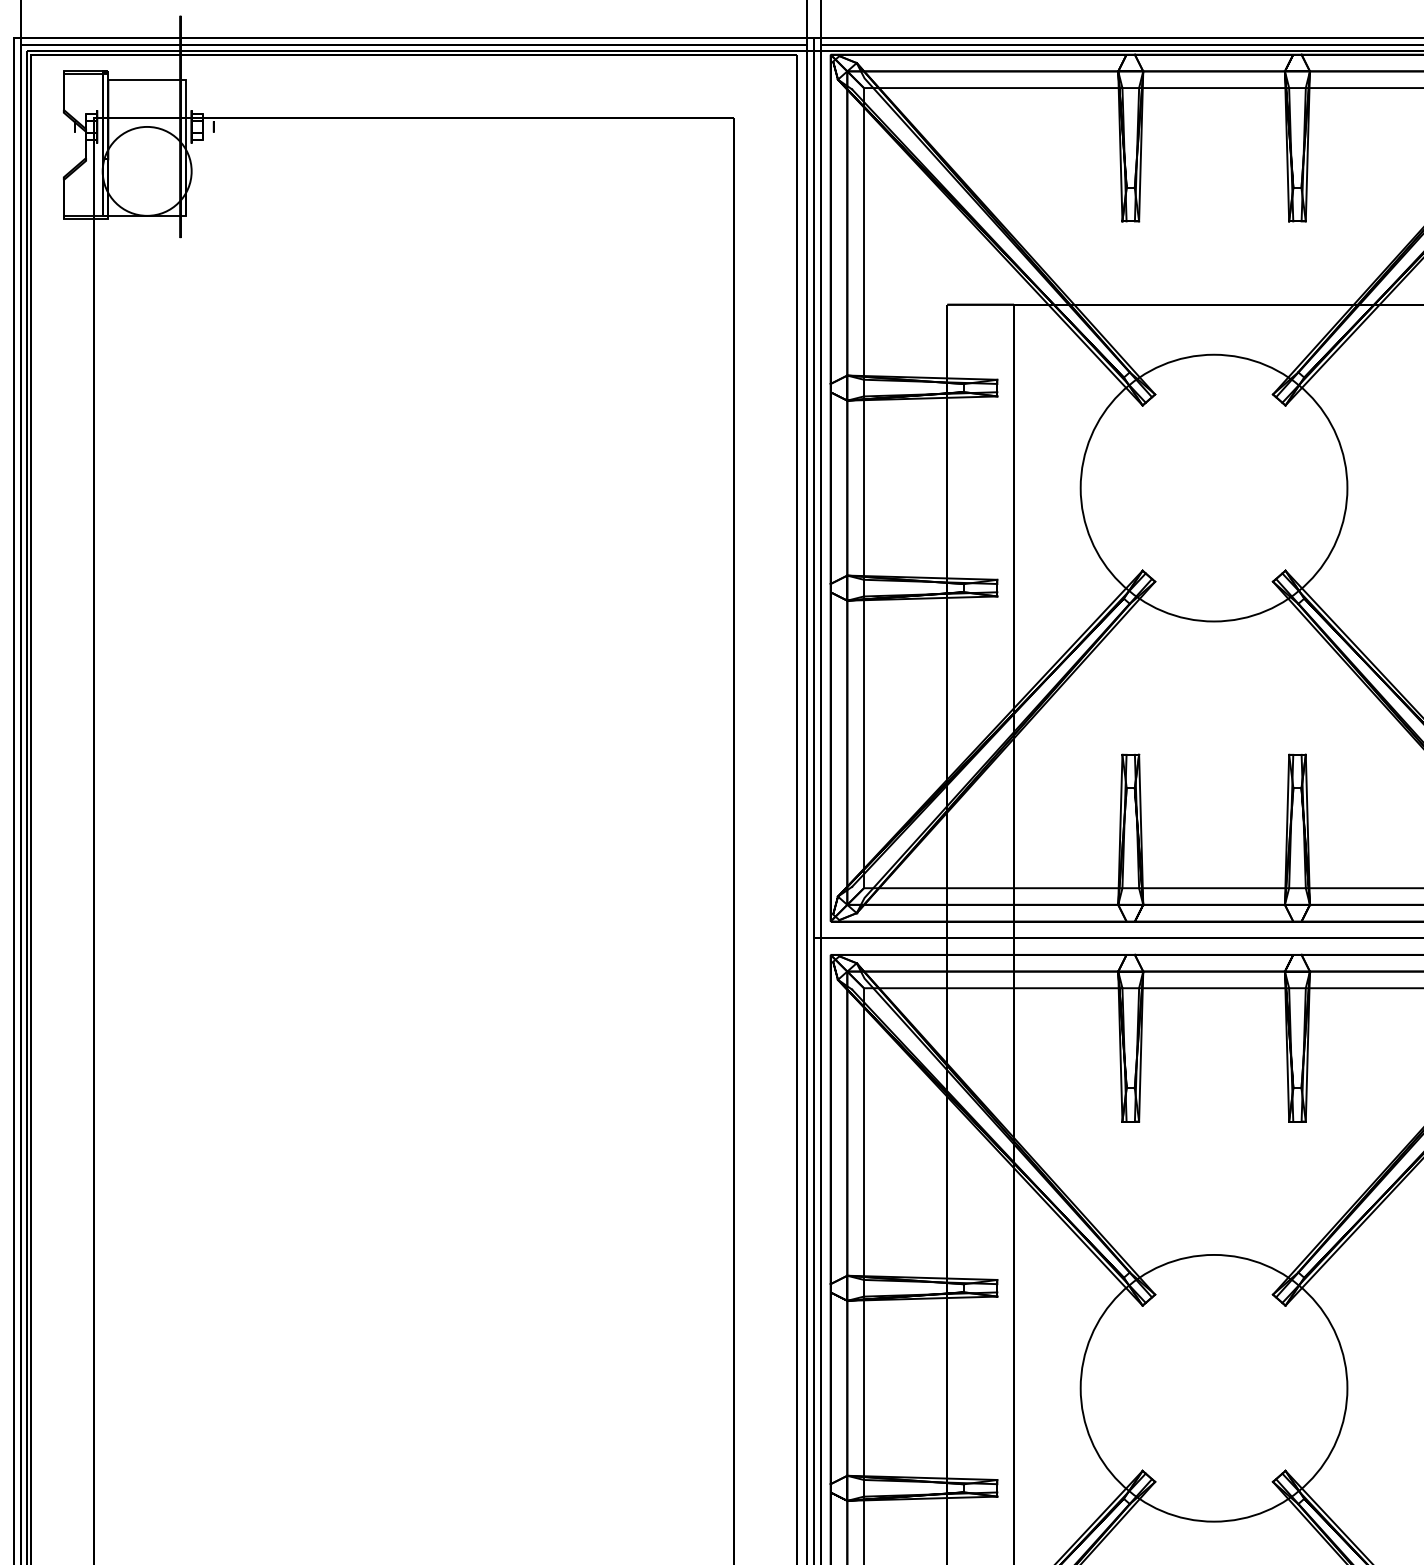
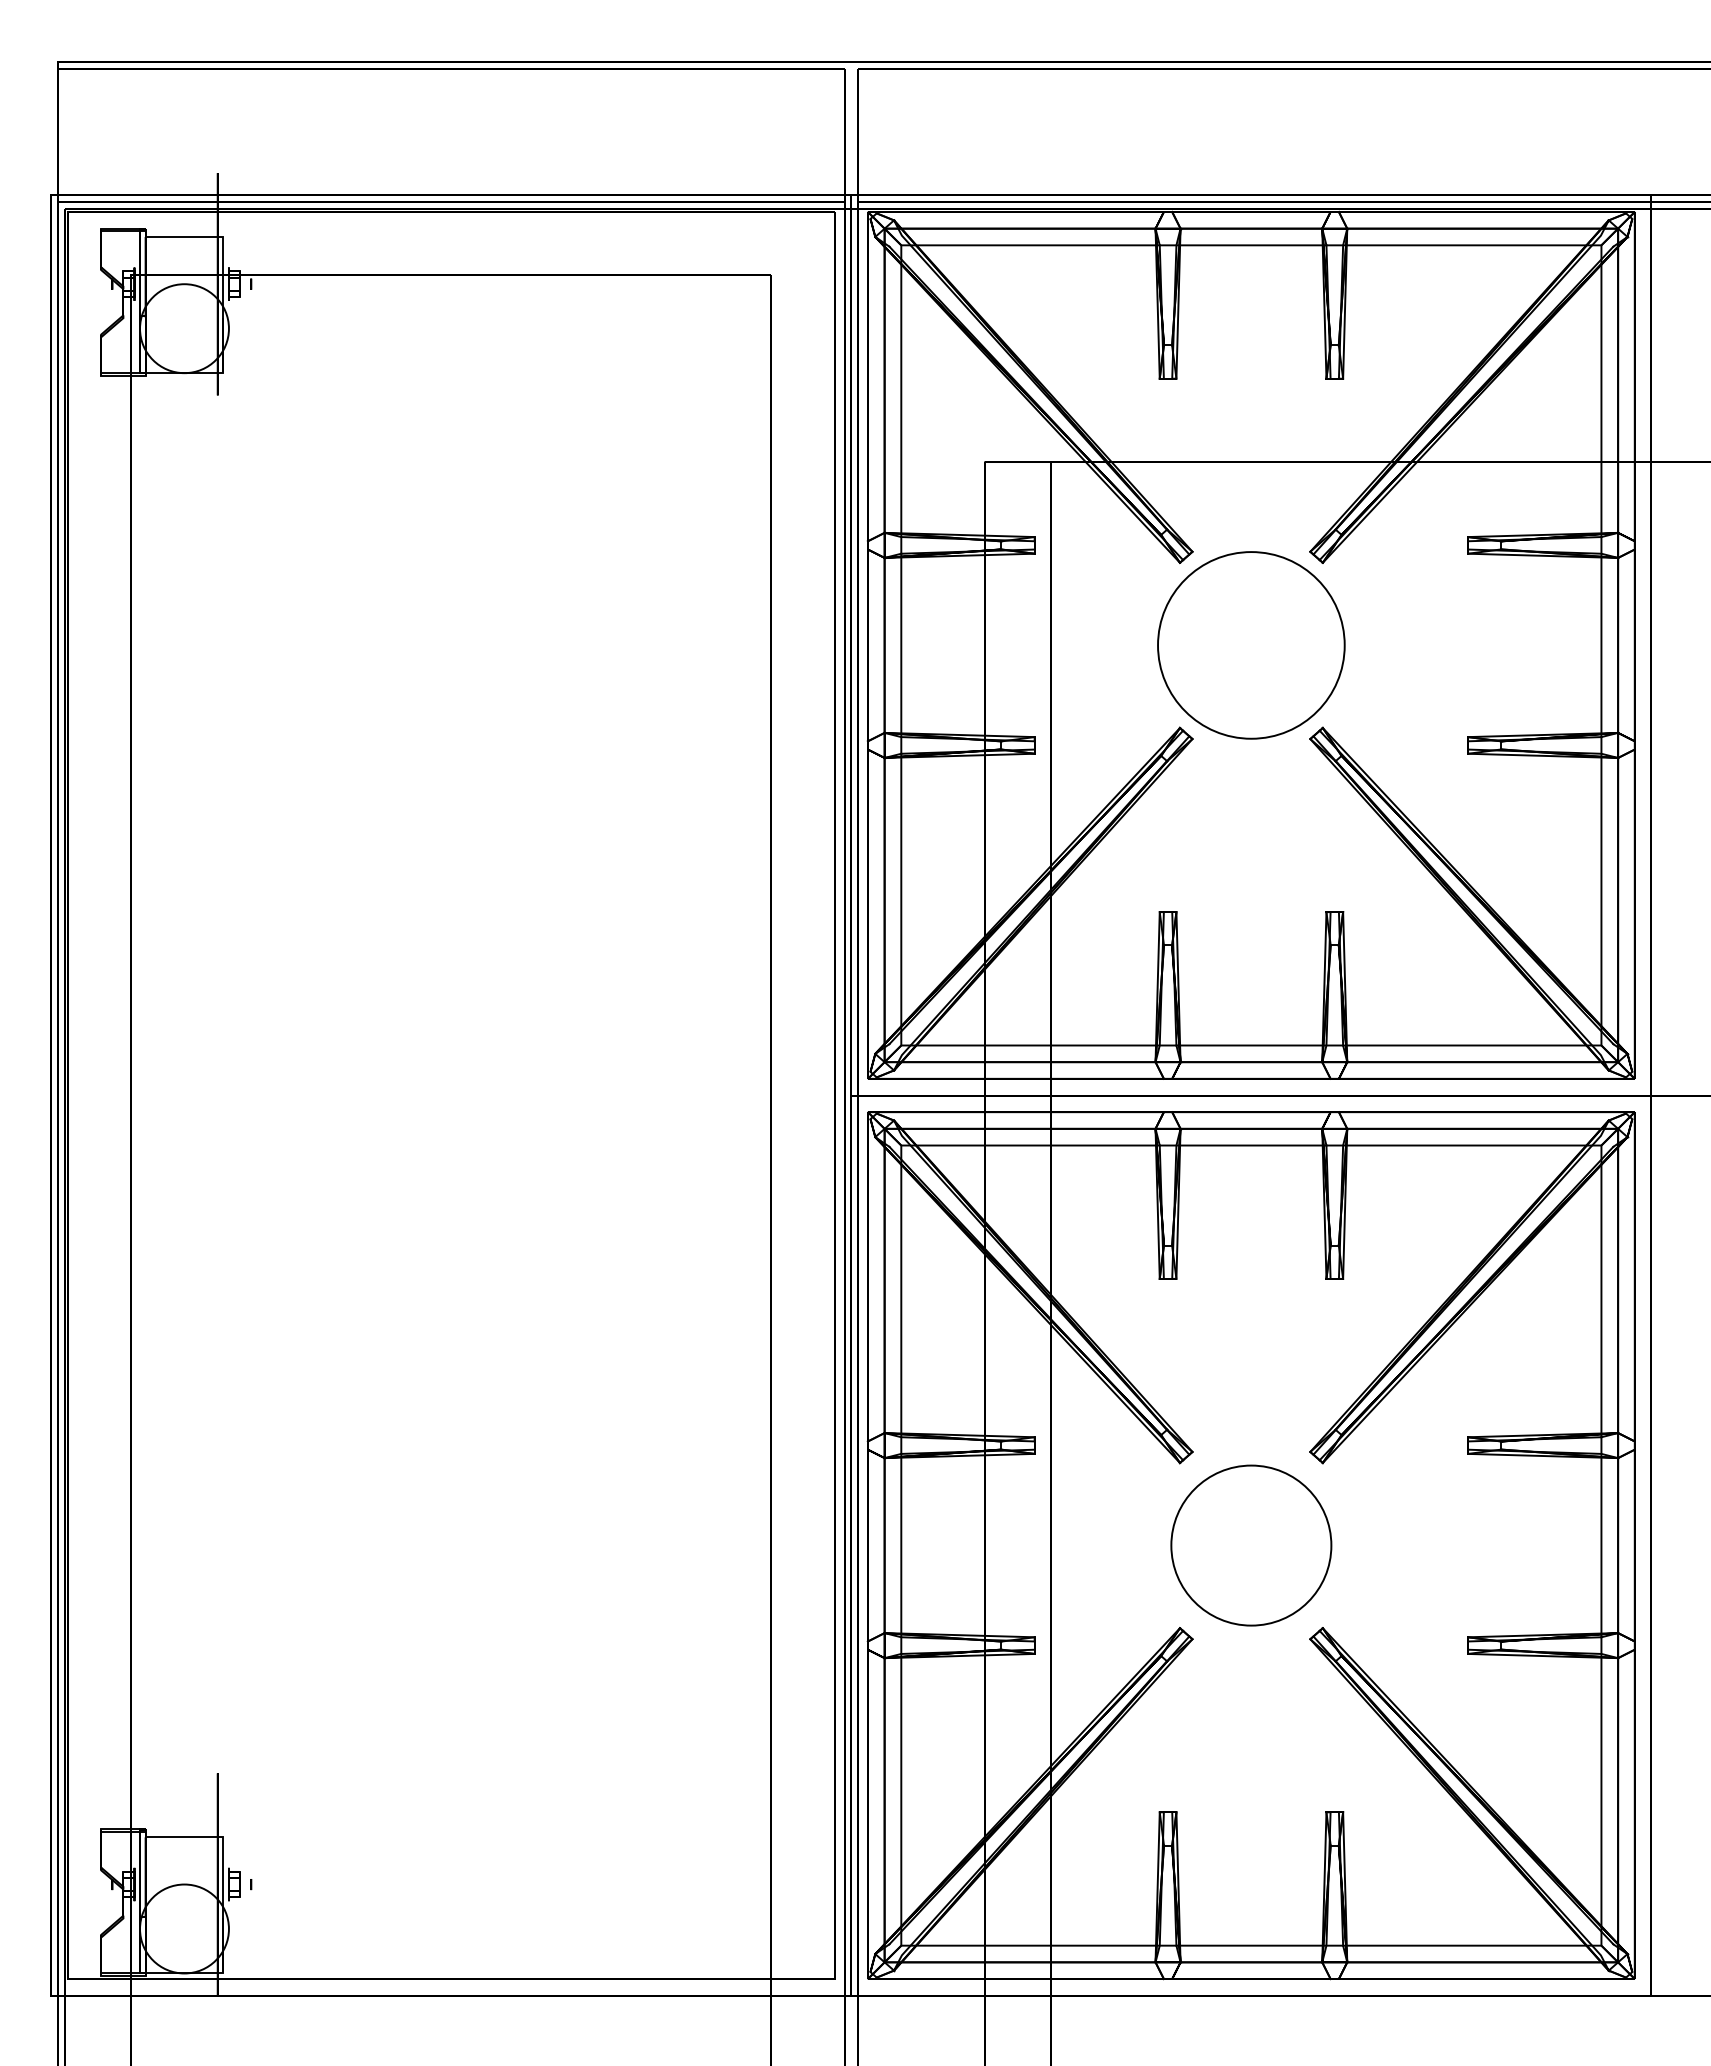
circle: (1214, 488) -> (1251, 645), size x0.7
circle: (1214, 1388) -> (1251, 1545), size x0.6

